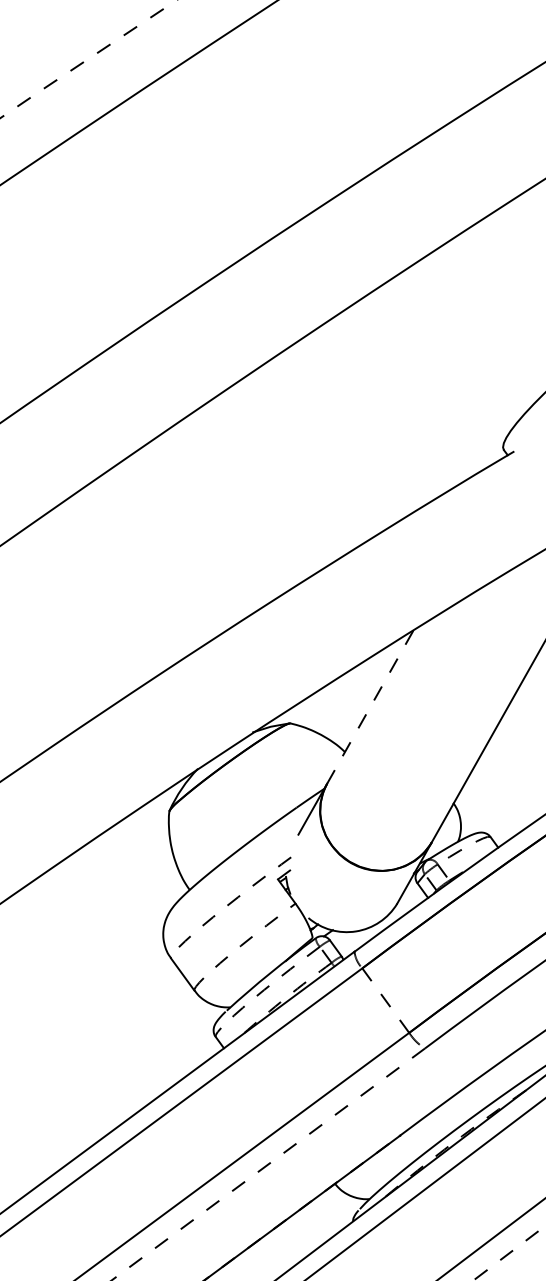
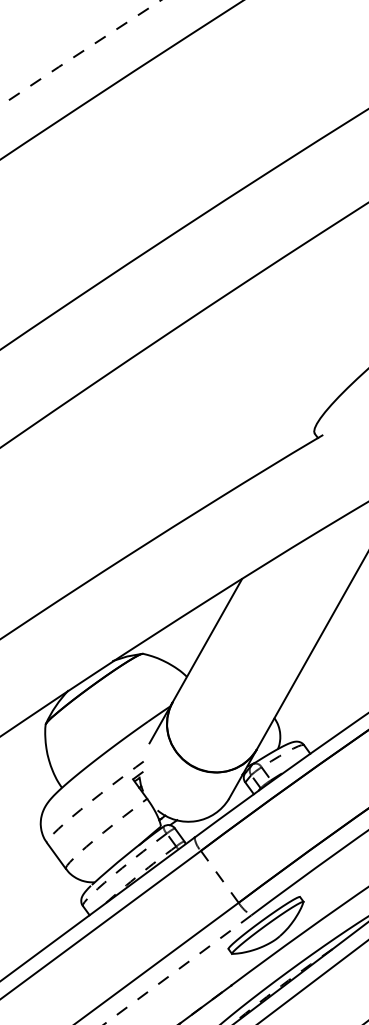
line: (370, 707) -> (207, 640), dashed -> solid
part: (442, 1060) -> (265, 925), added

